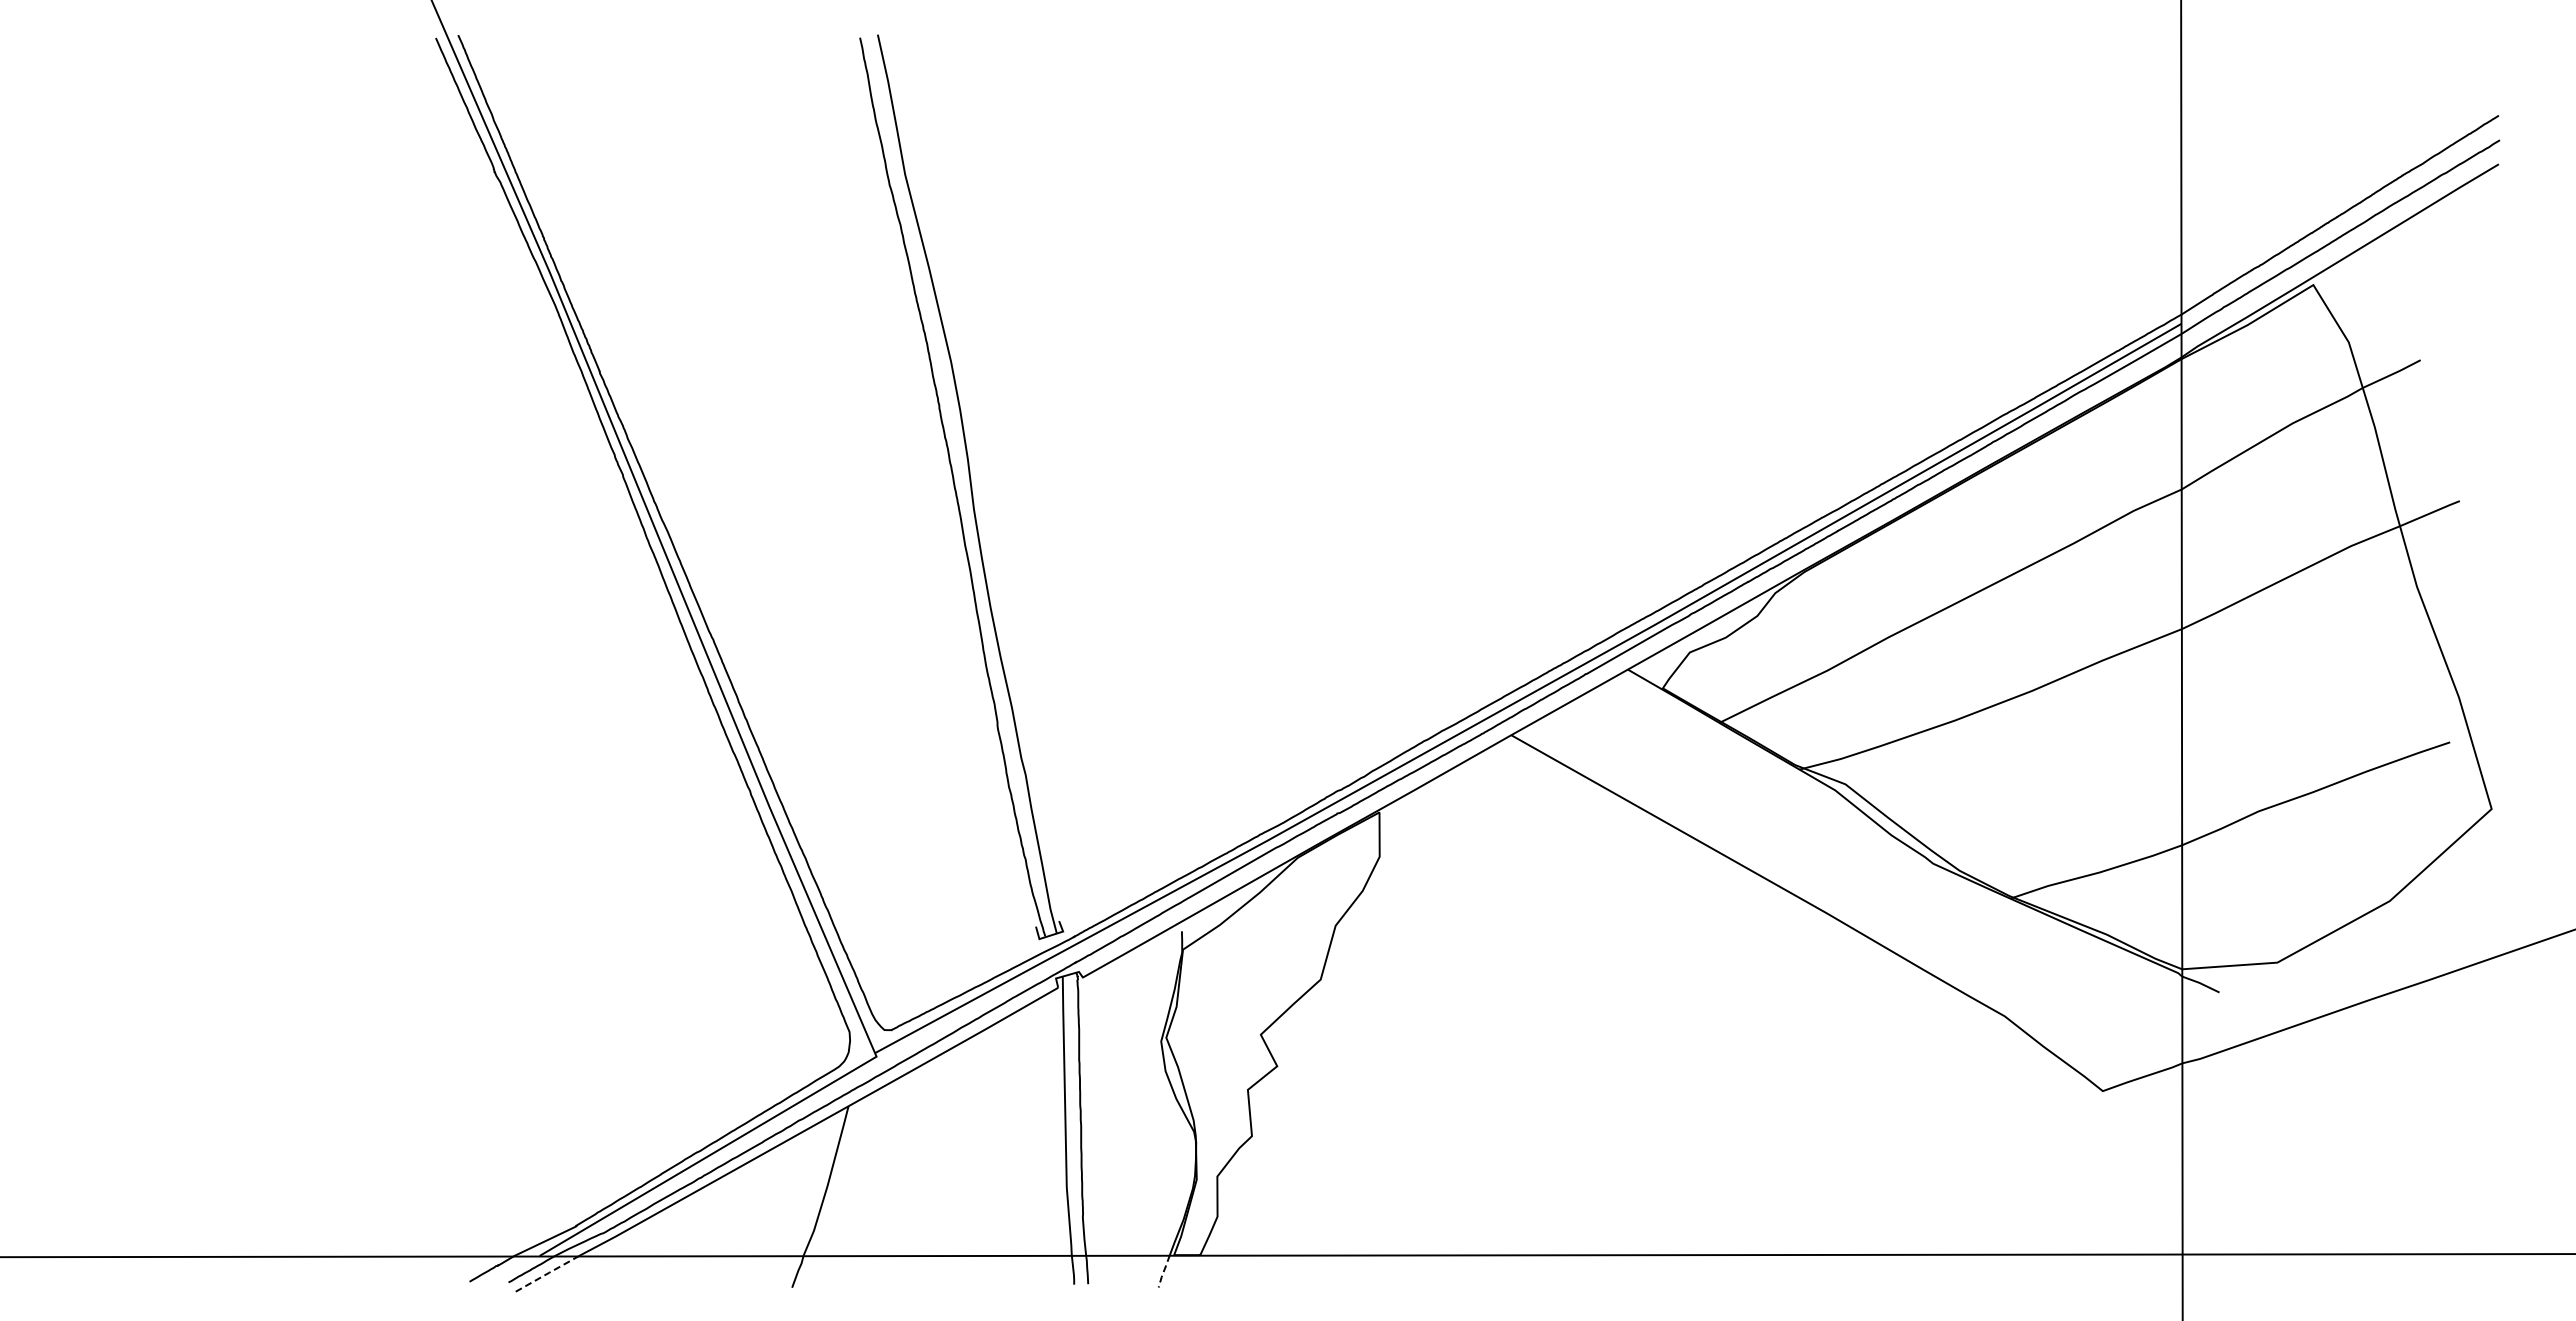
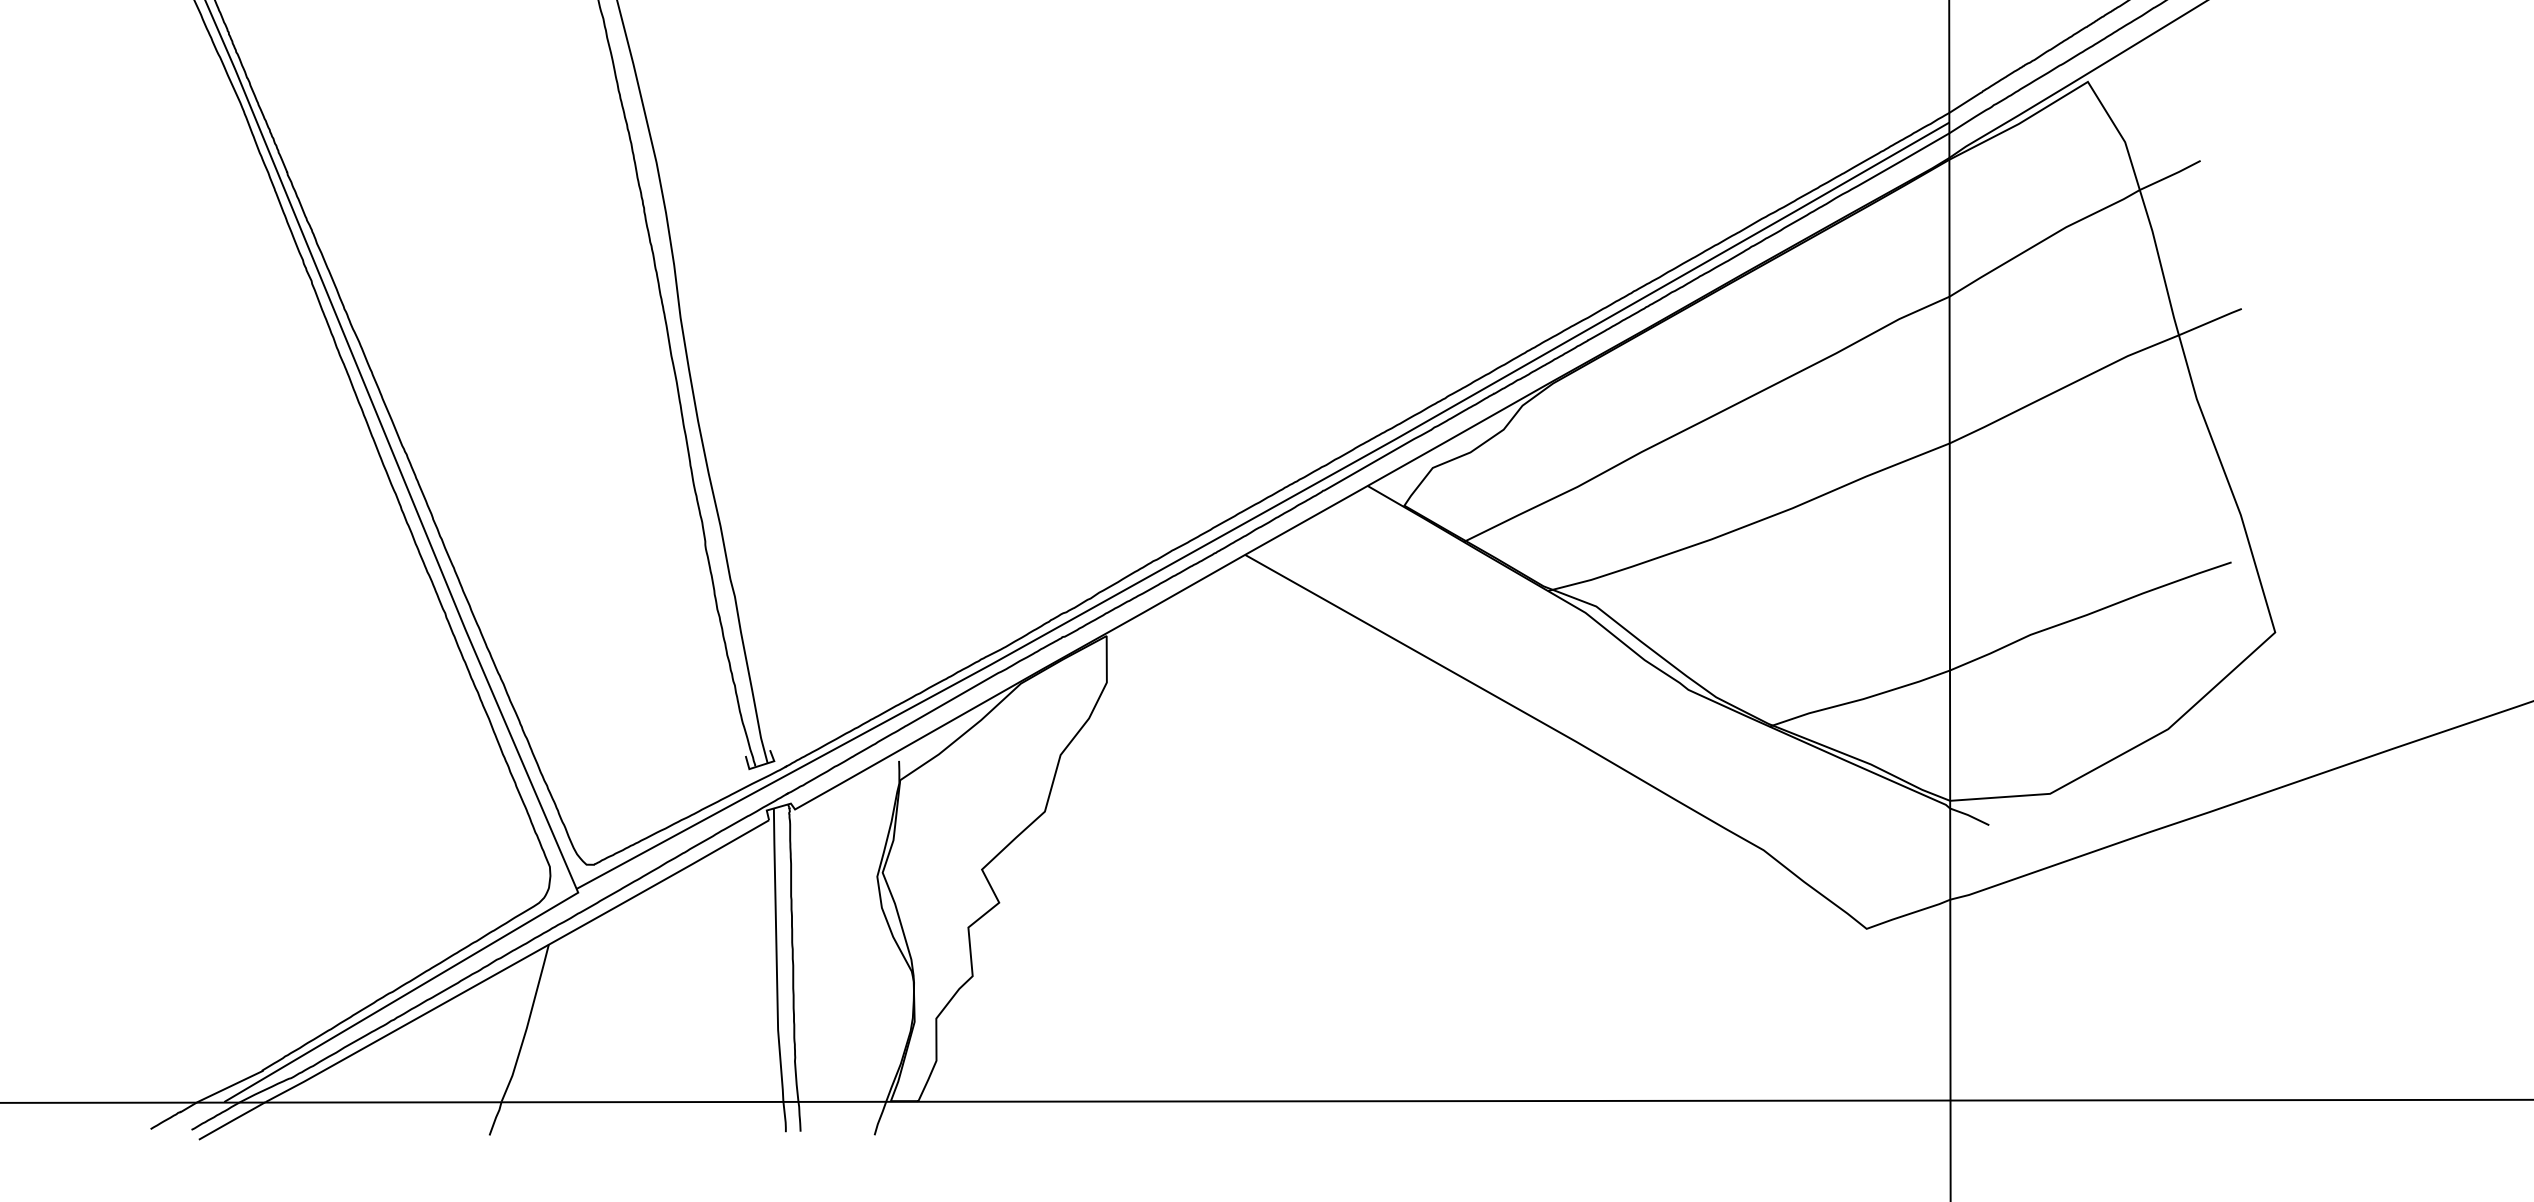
line: (1164, 1270) -> (880, 1117), dashed -> solid
line: (548, 1273) -> (233, 1120), dashed -> solid

